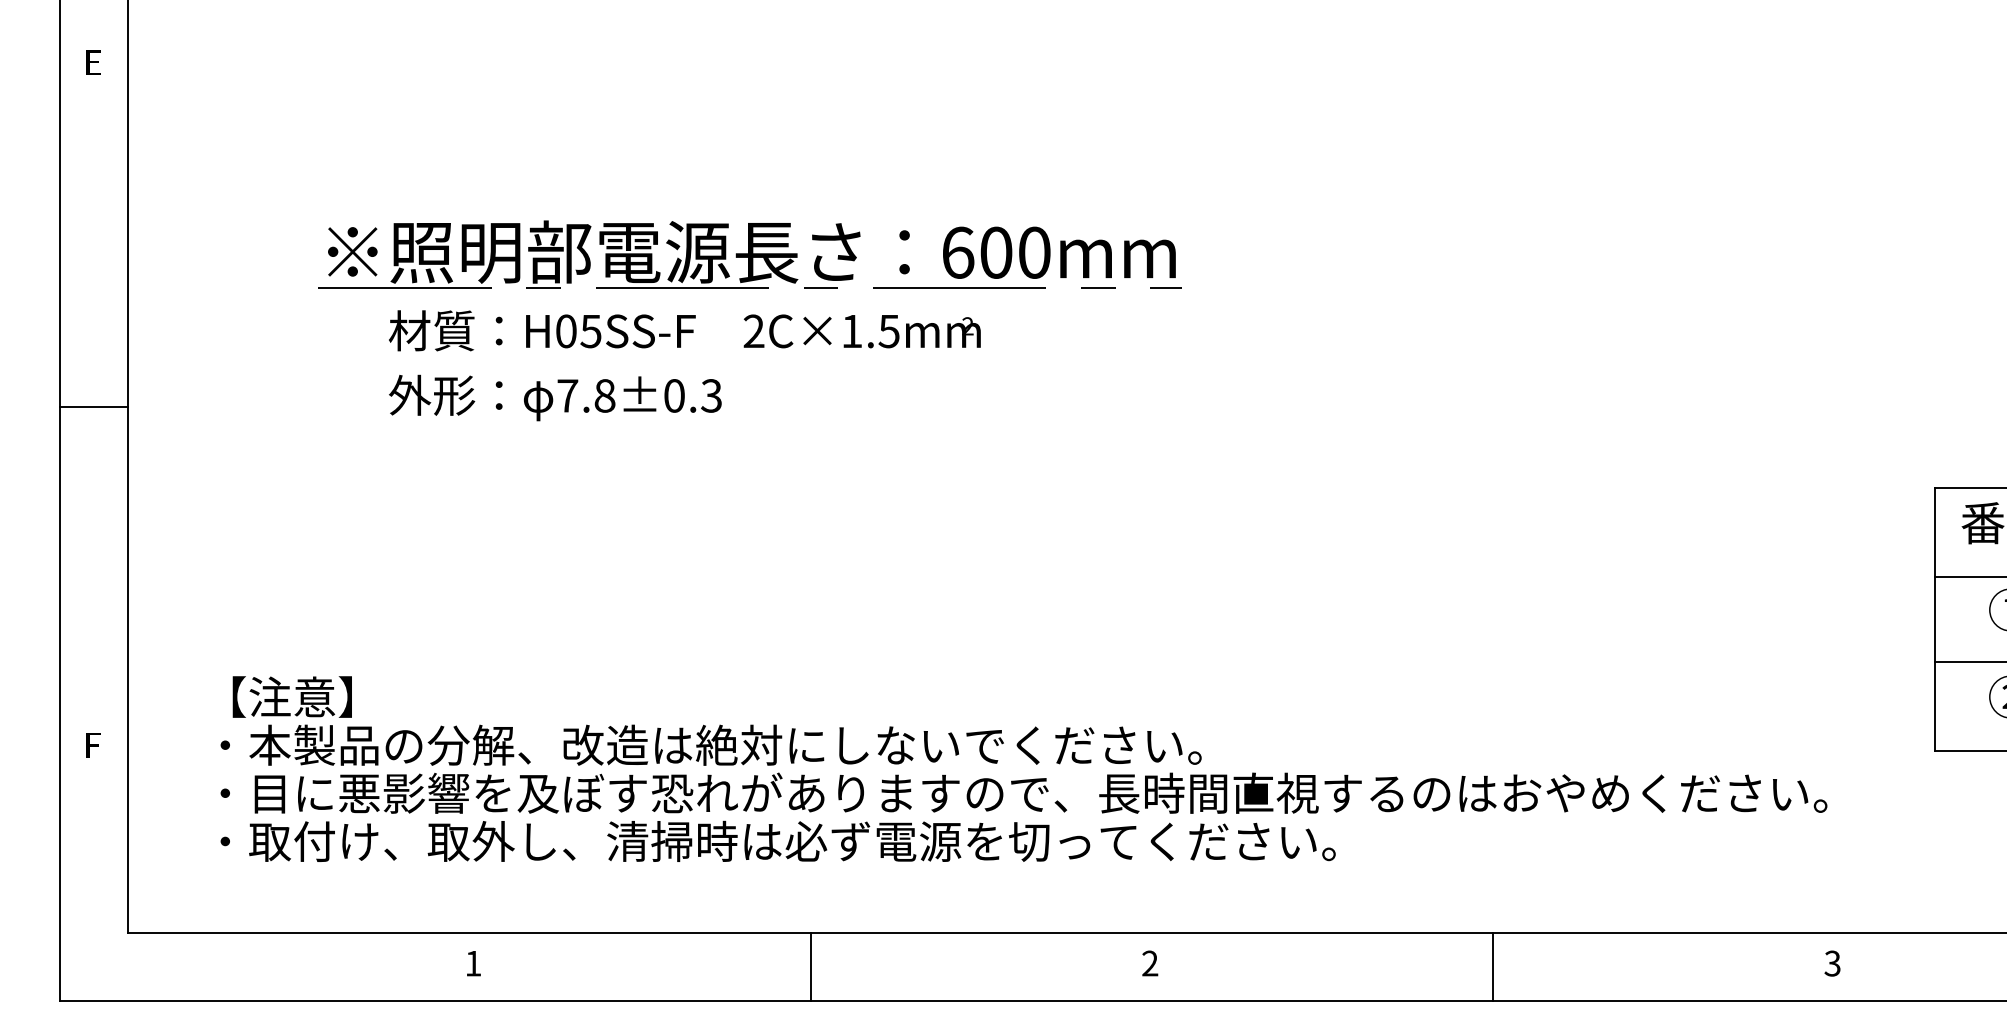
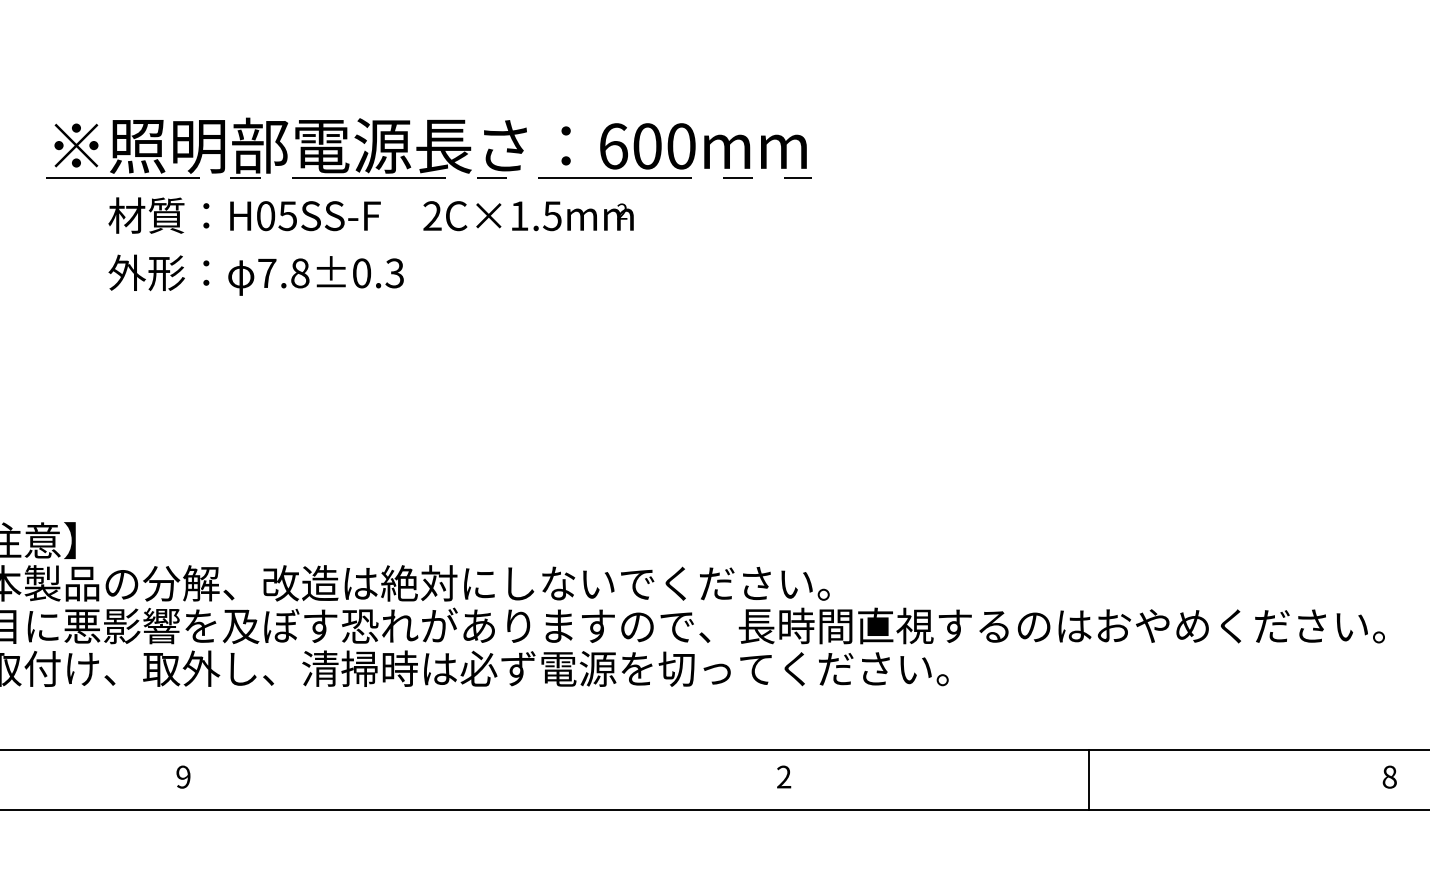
text: (473, 963) -> (183, 777), 1 -> 9
text: (1832, 963) -> (1389, 777), 3 -> 8
line: (810, 966) -> (482, 779), removed

